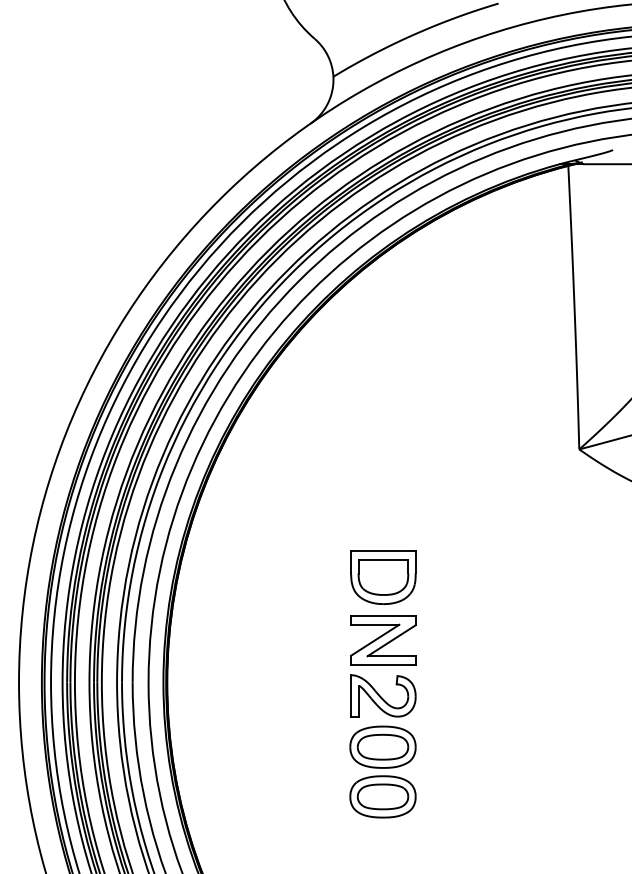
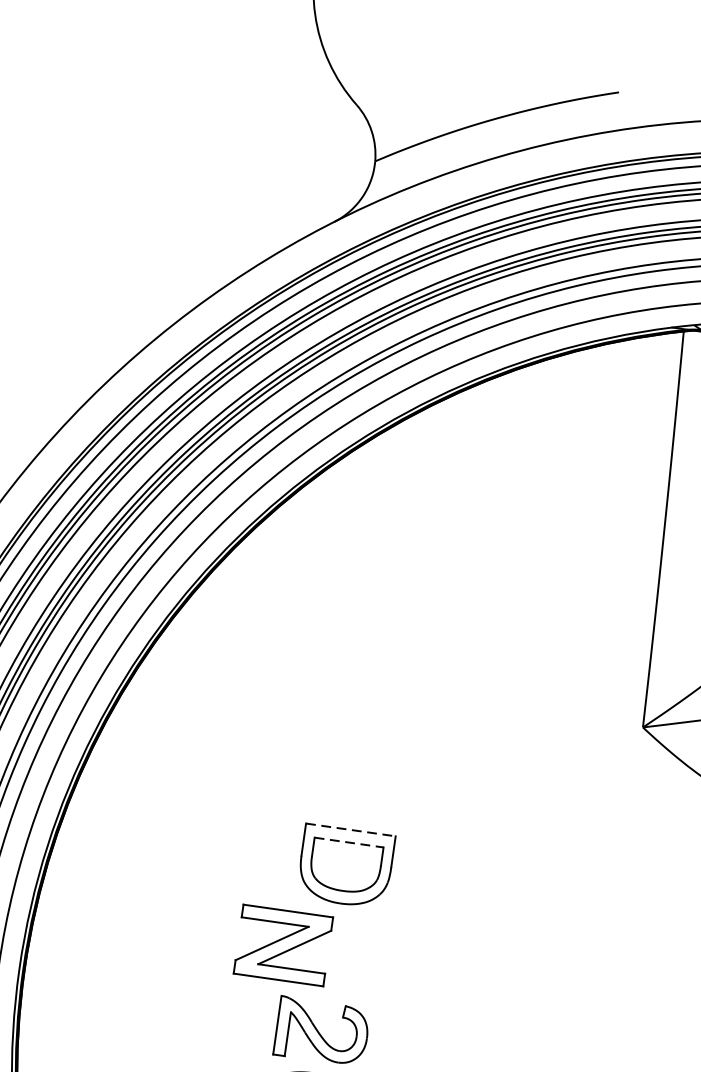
line: (383, 551) -> (350, 830), solid -> dashed
line: (383, 560) -> (349, 842), solid -> dashed
part: (383, 640) -> (283, 945), moved

